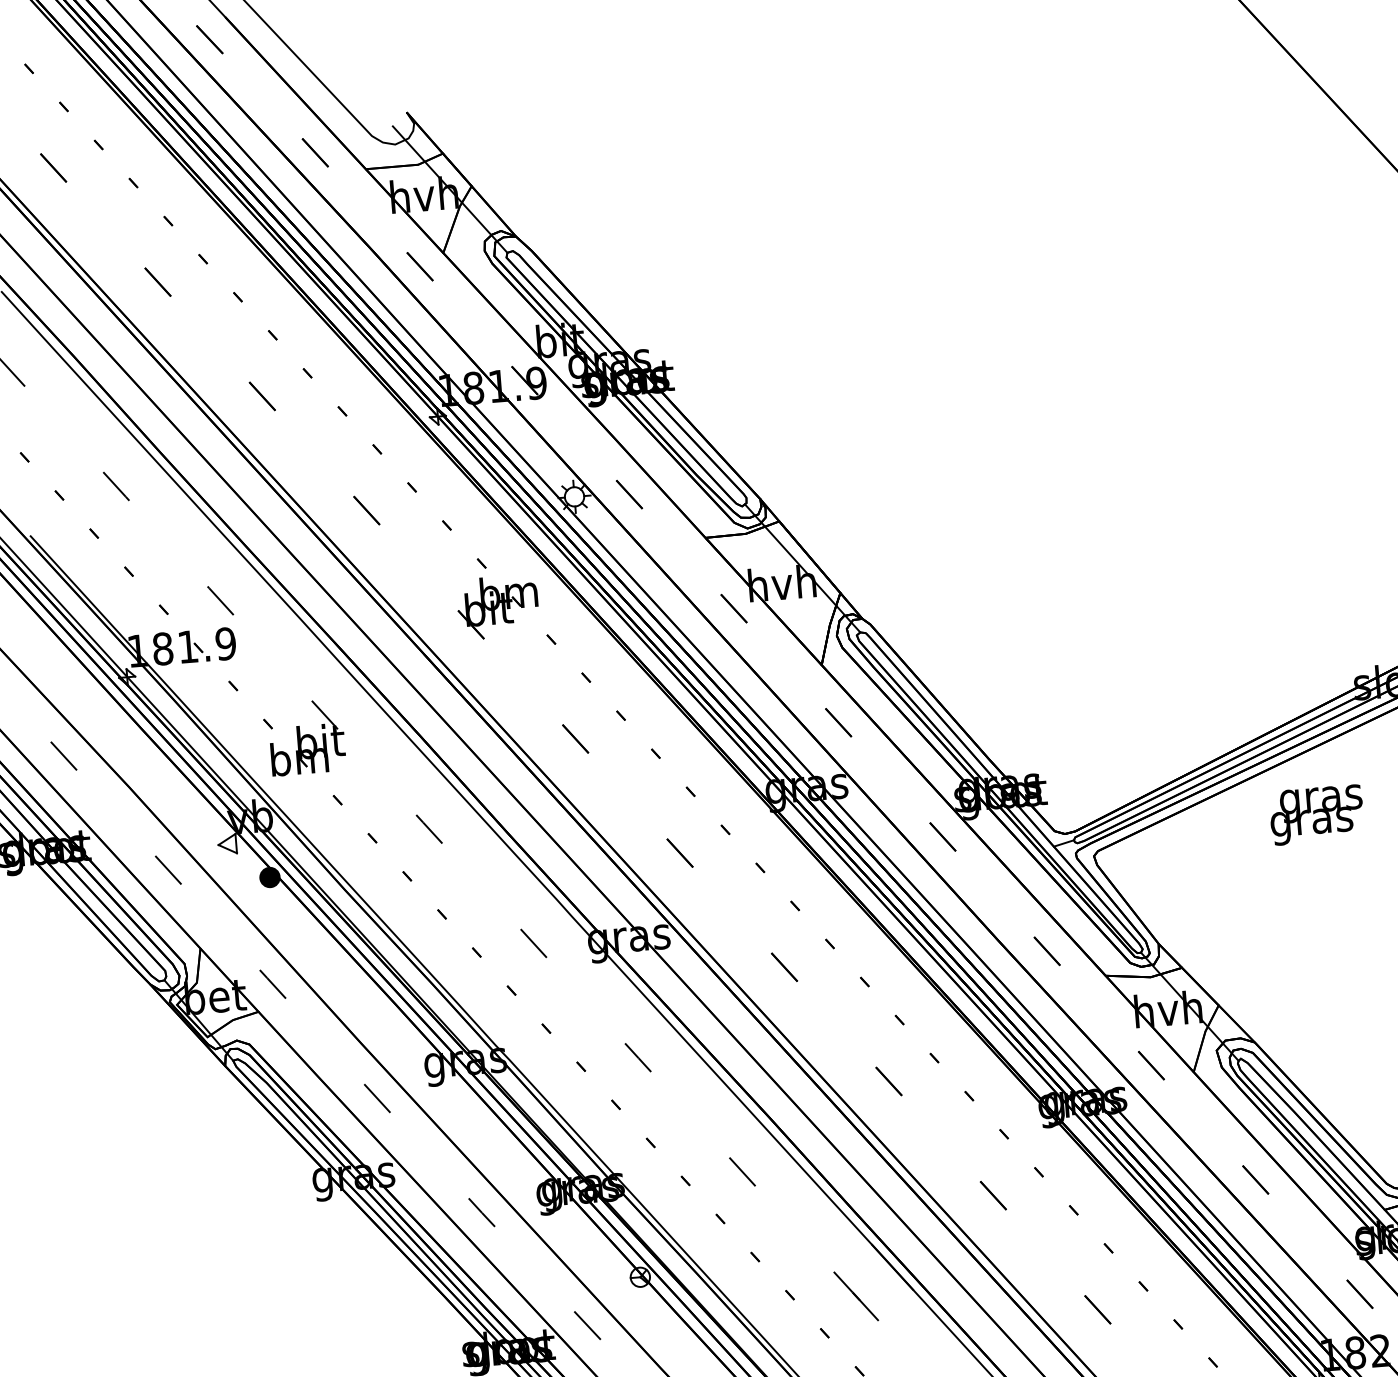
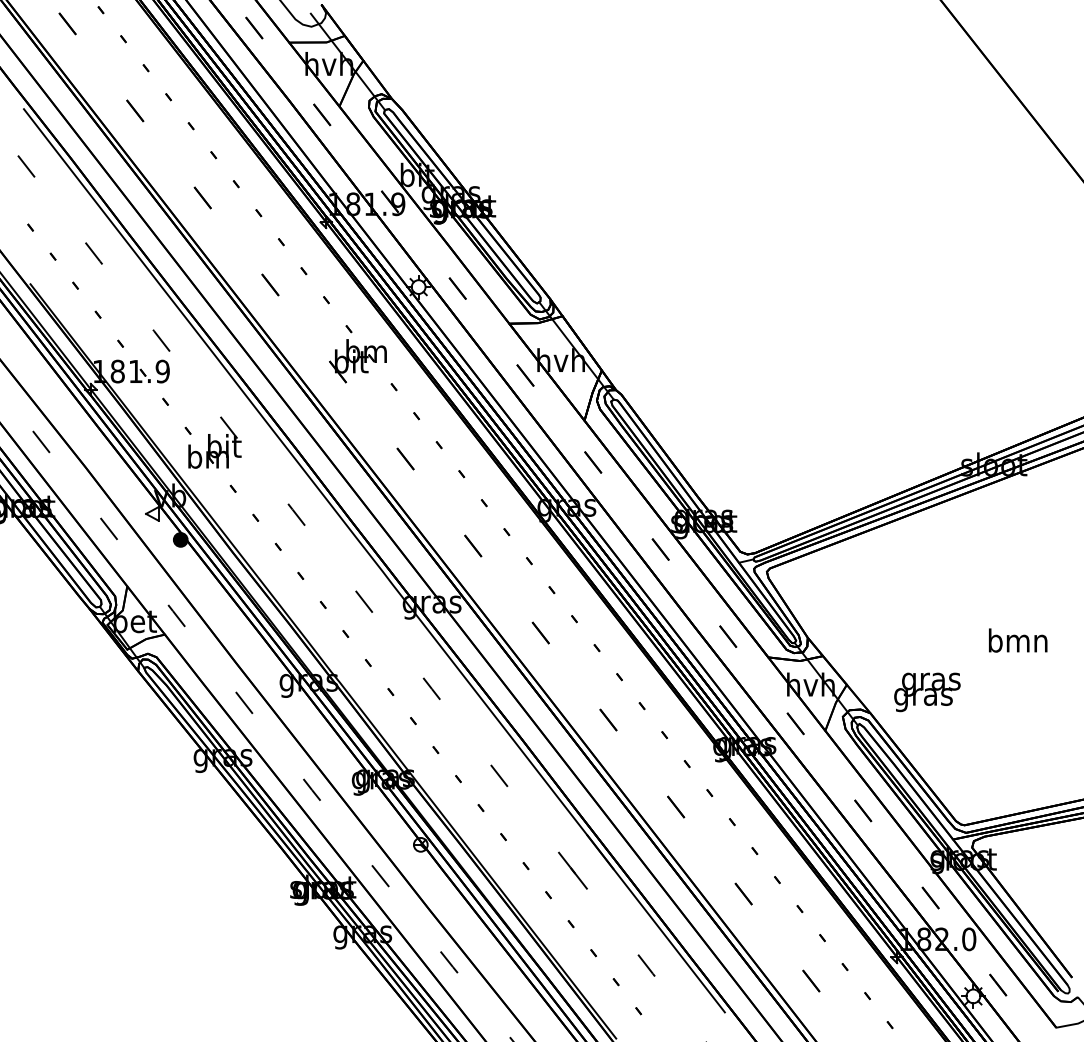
text: (1316, 815) -> (927, 692), moved

